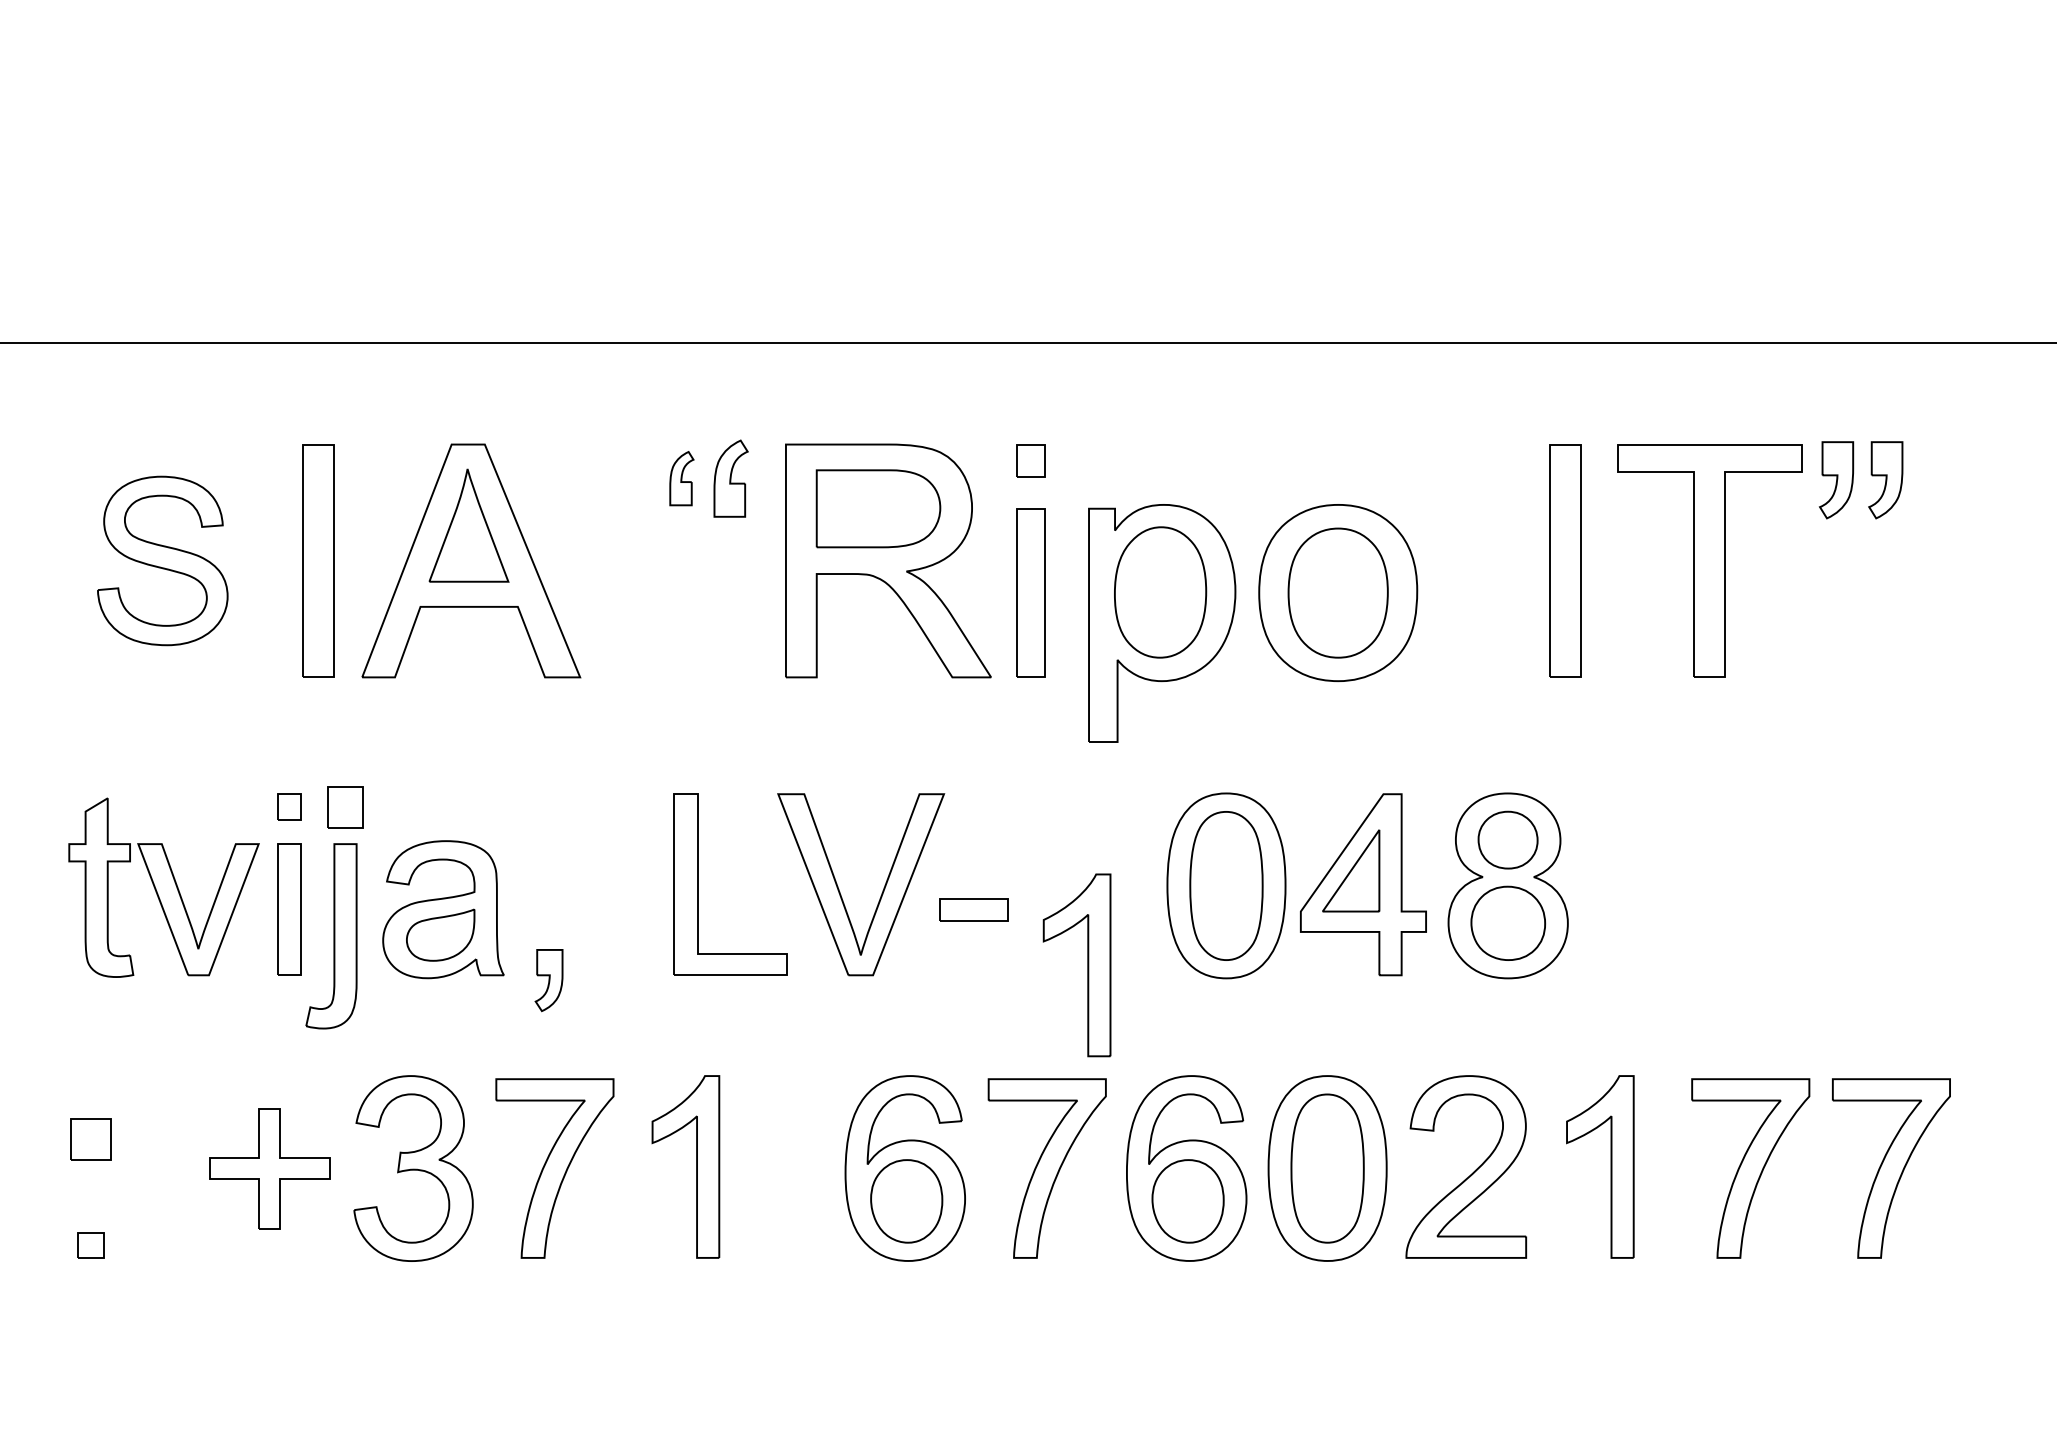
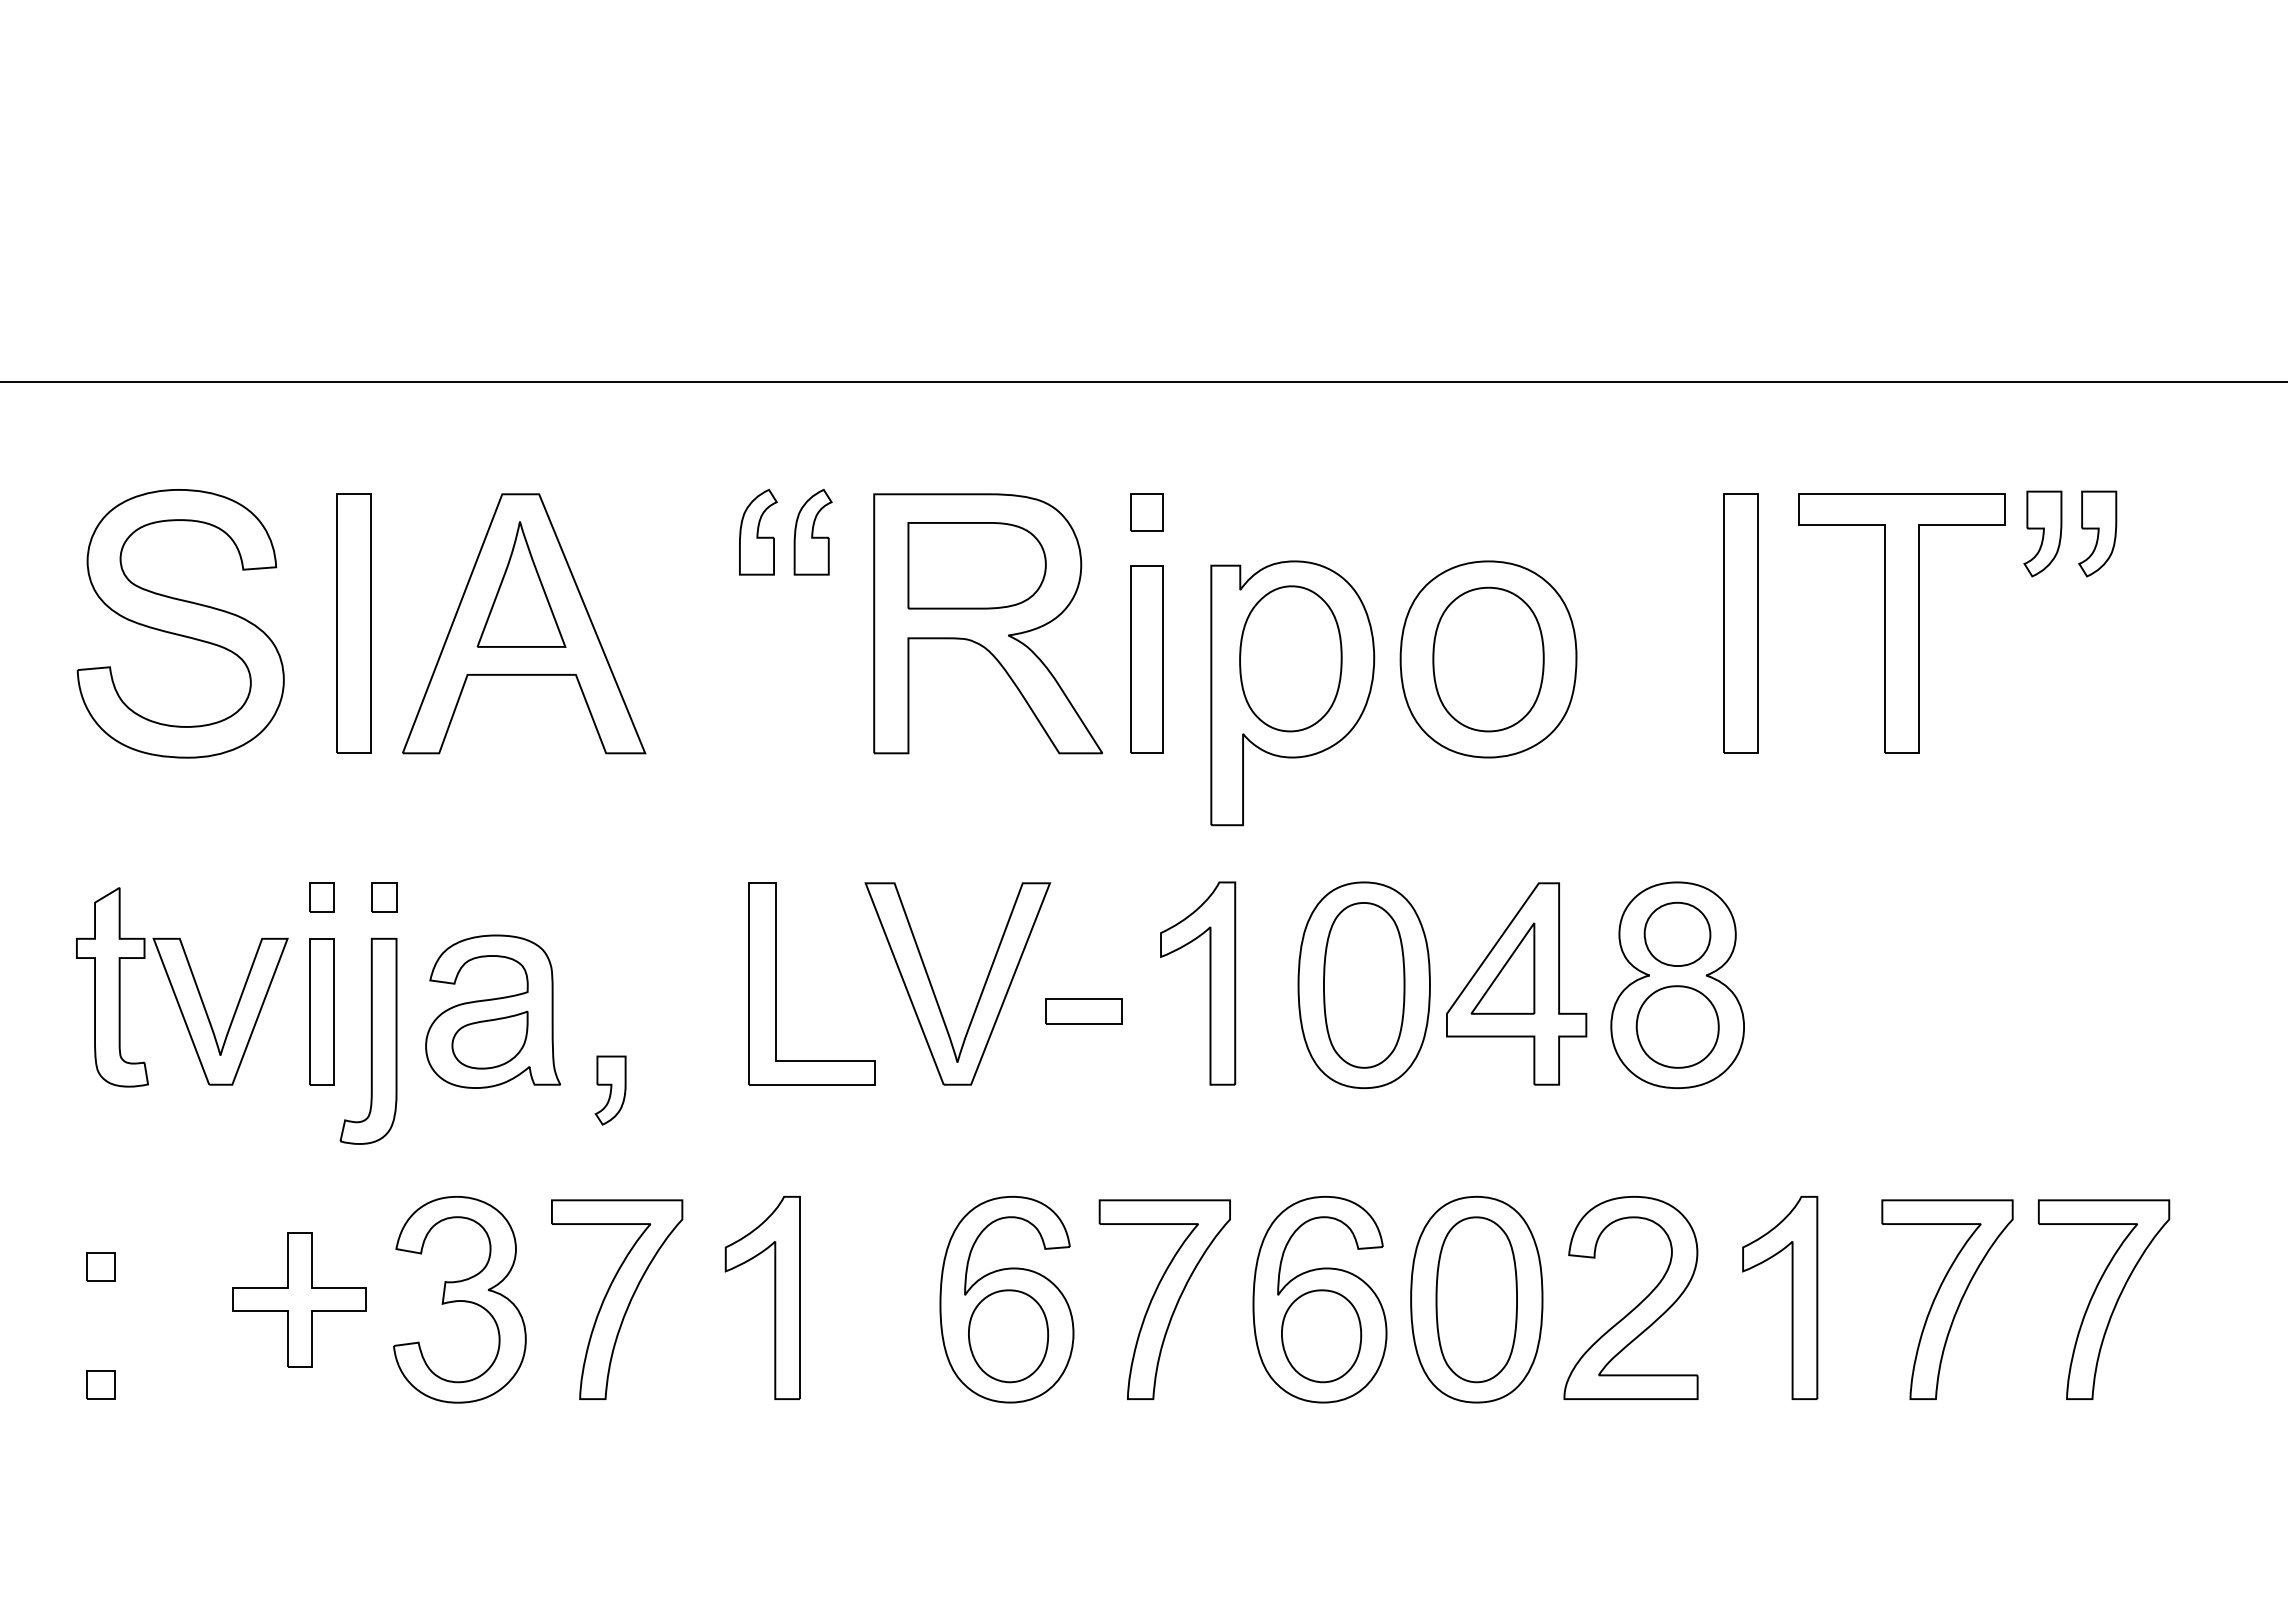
part: (681, 478) -> (757, 532), size x1.43
part: (162, 560) -> (180, 623), size x1.43
part: (345, 806) -> (384, 896), size x0.62
part: (1087, 965) -> (1209, 983), moved
part: (90, 1139) -> (100, 1267), size x0.62

